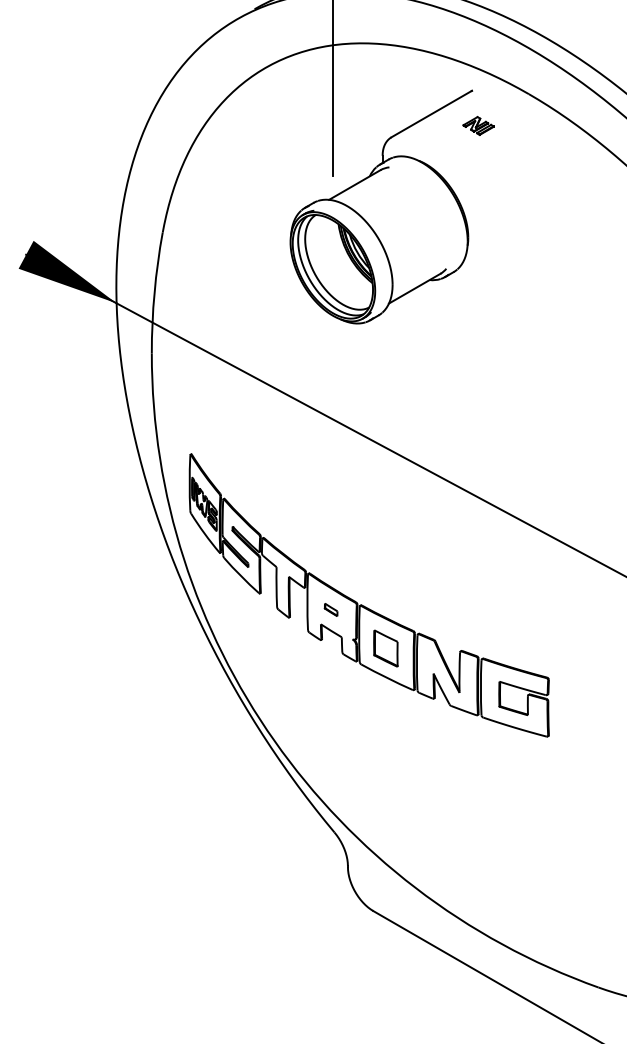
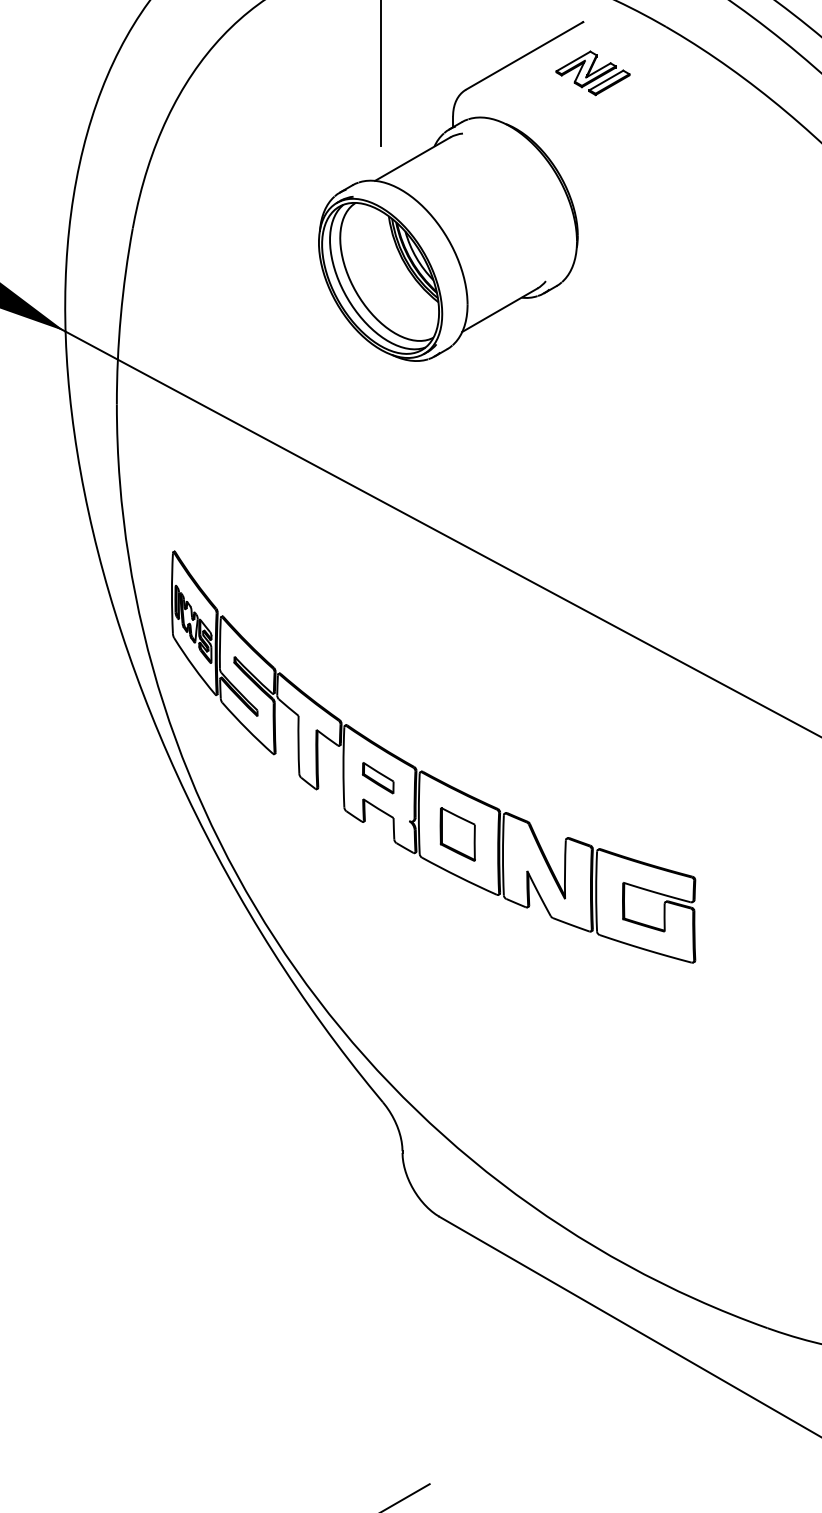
part: (478, 125) -> (592, 72), size x1.67
part: (330, 609) -> (377, 777), size x1.67

